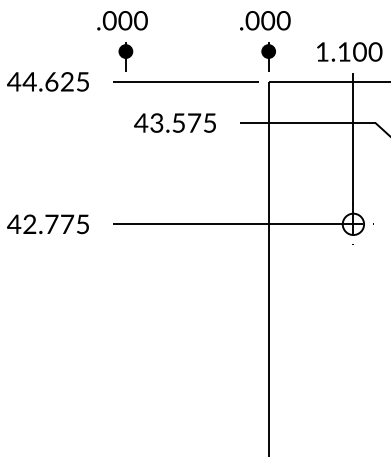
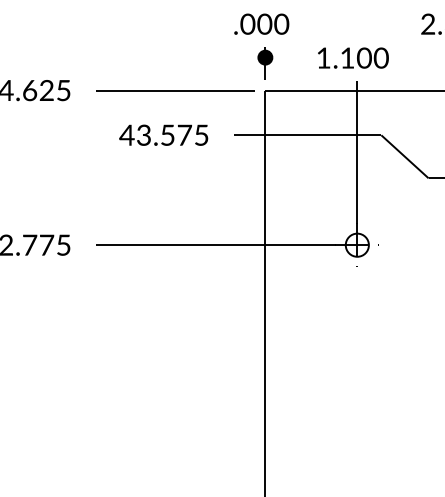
part: (122, 41) -> (106, 46), removed

